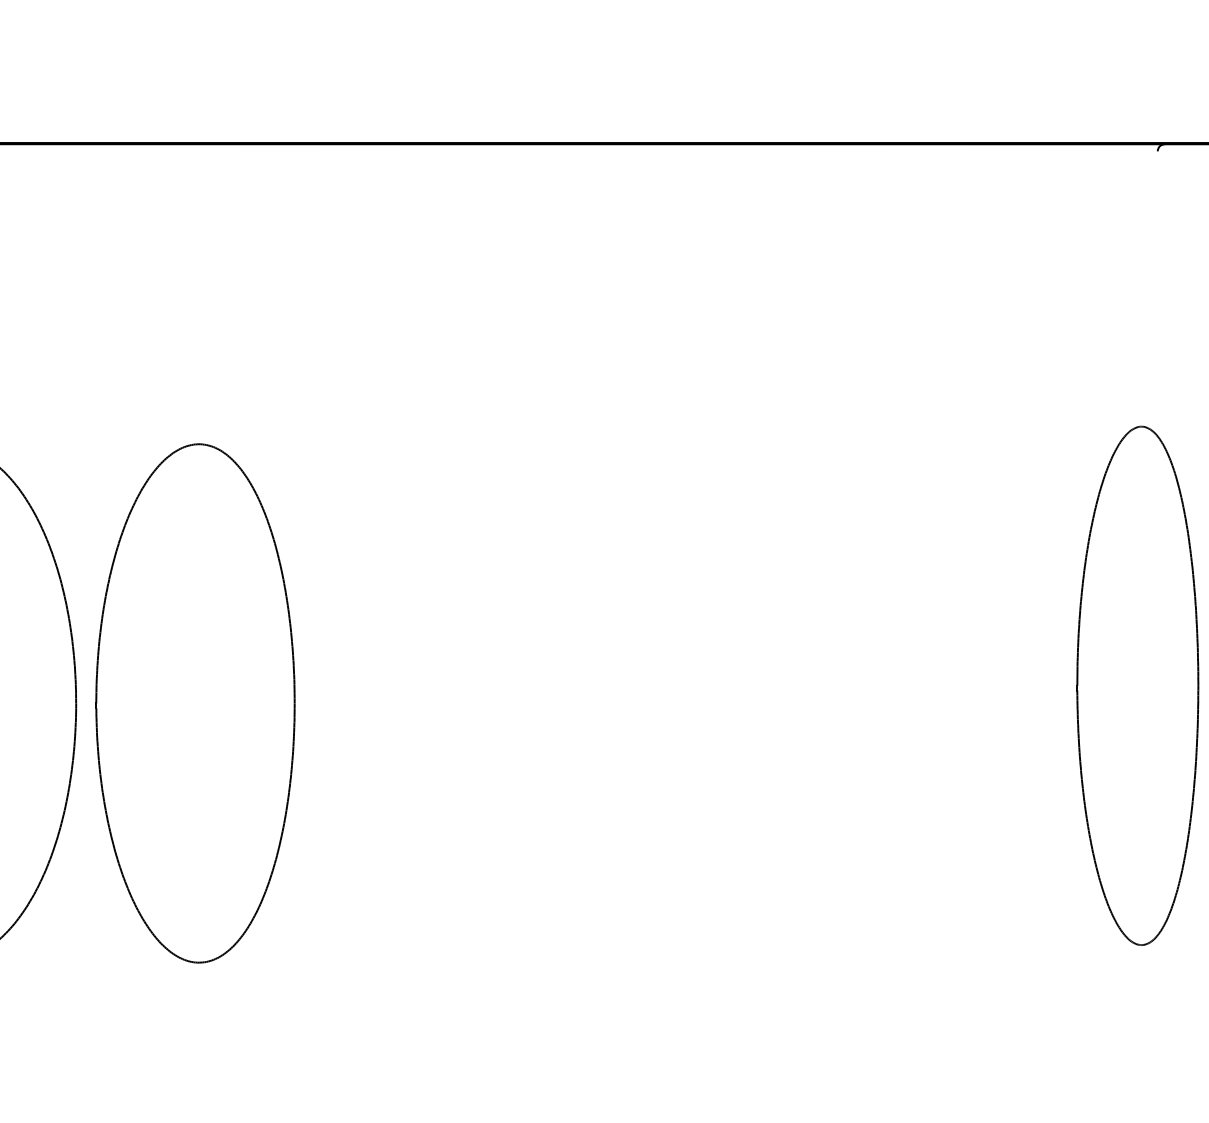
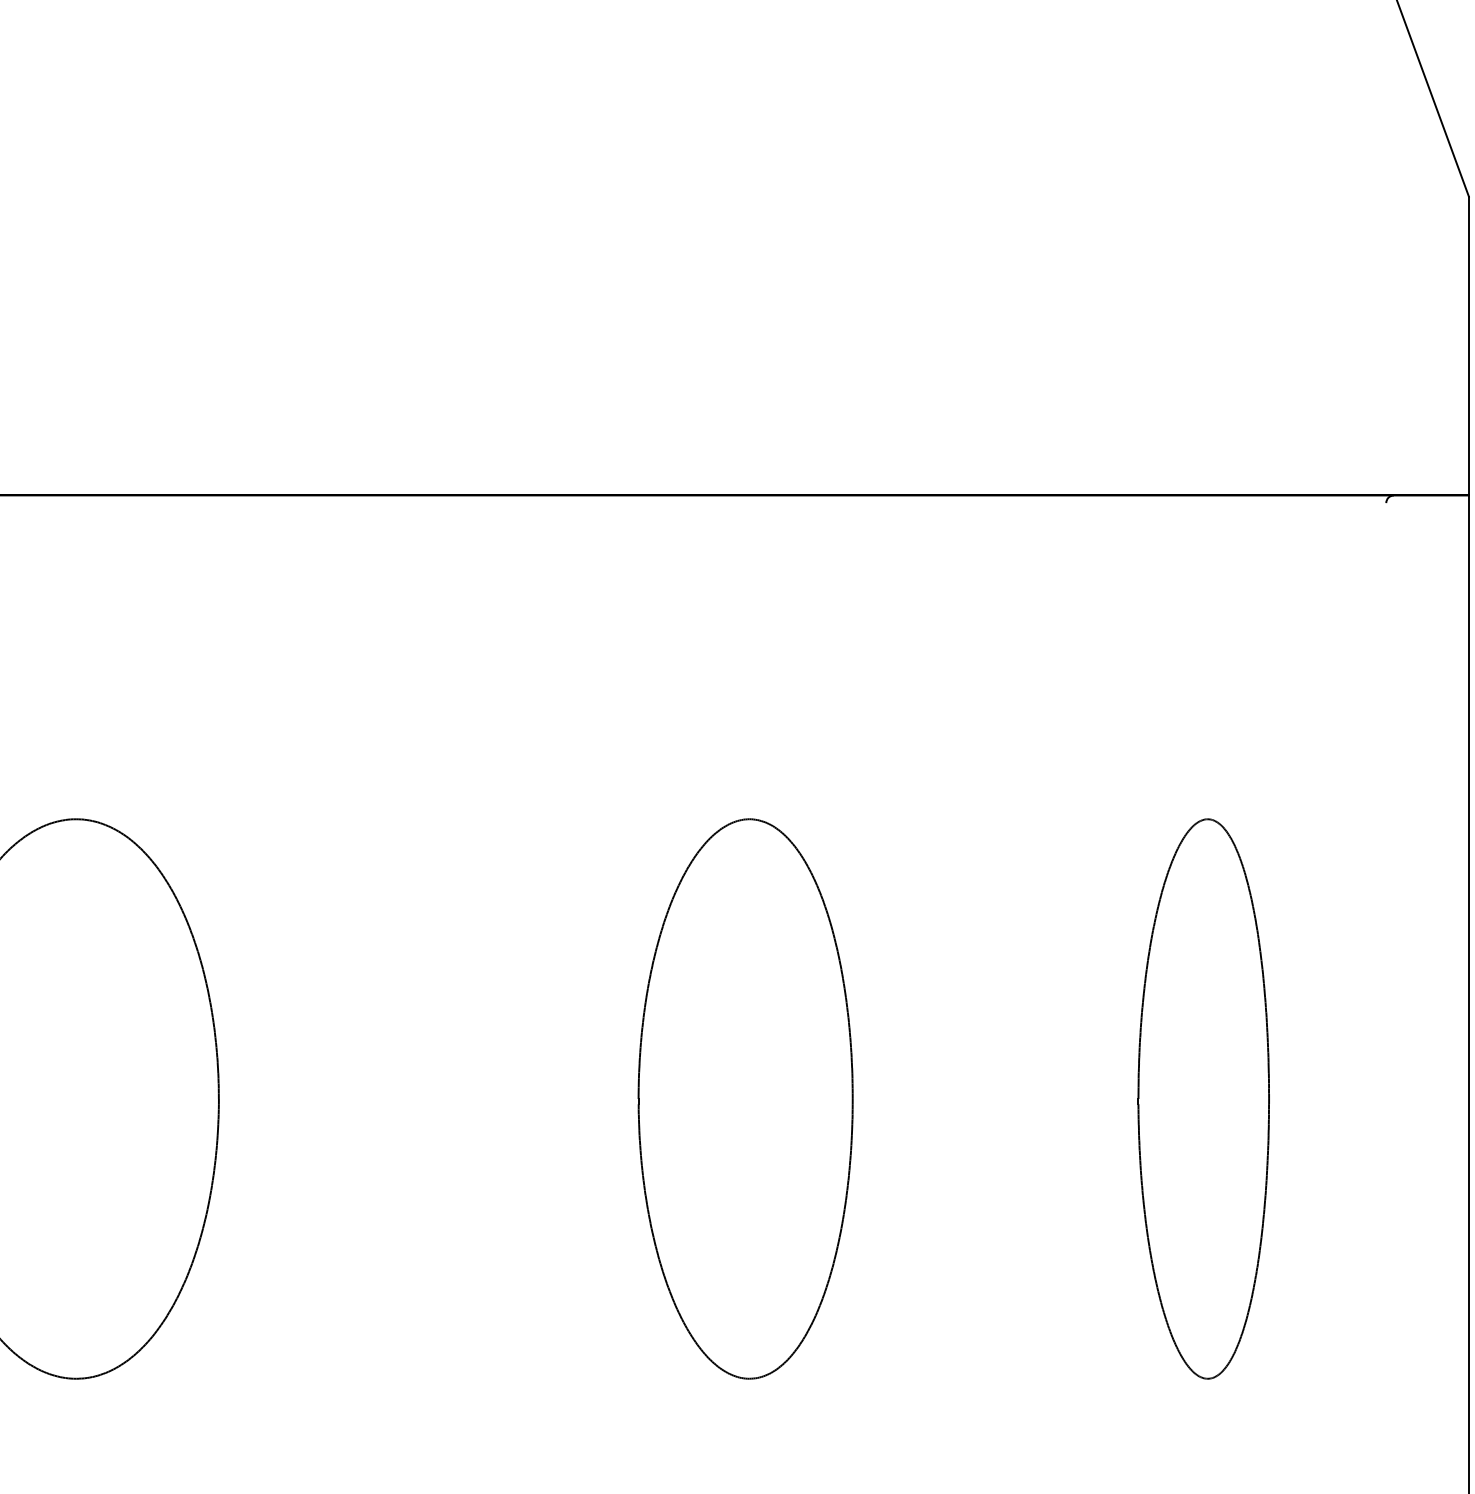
part: (1137, 685) -> (1203, 1098), moved
part: (195, 702) -> (745, 1098), moved

